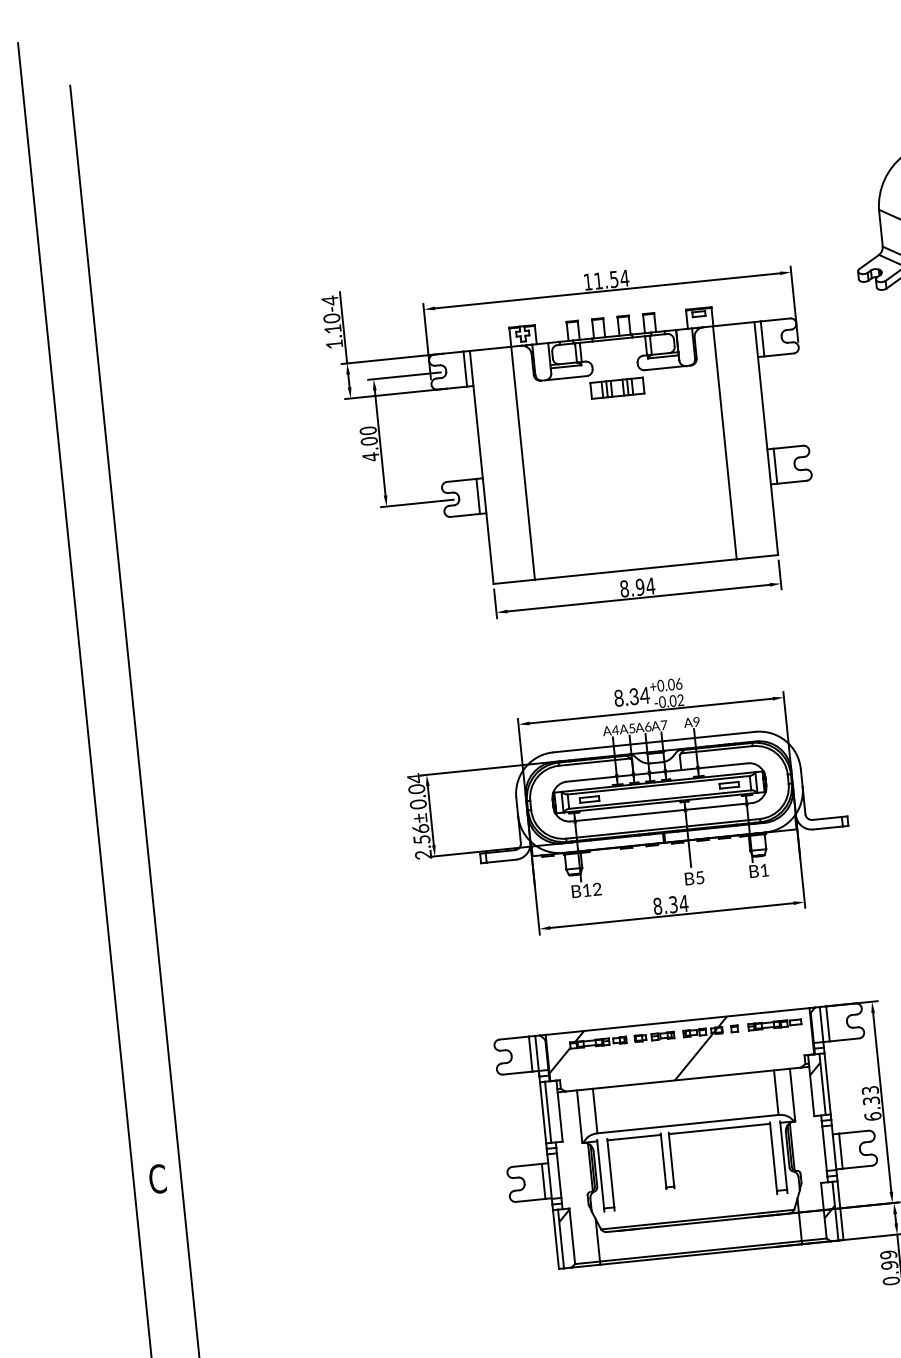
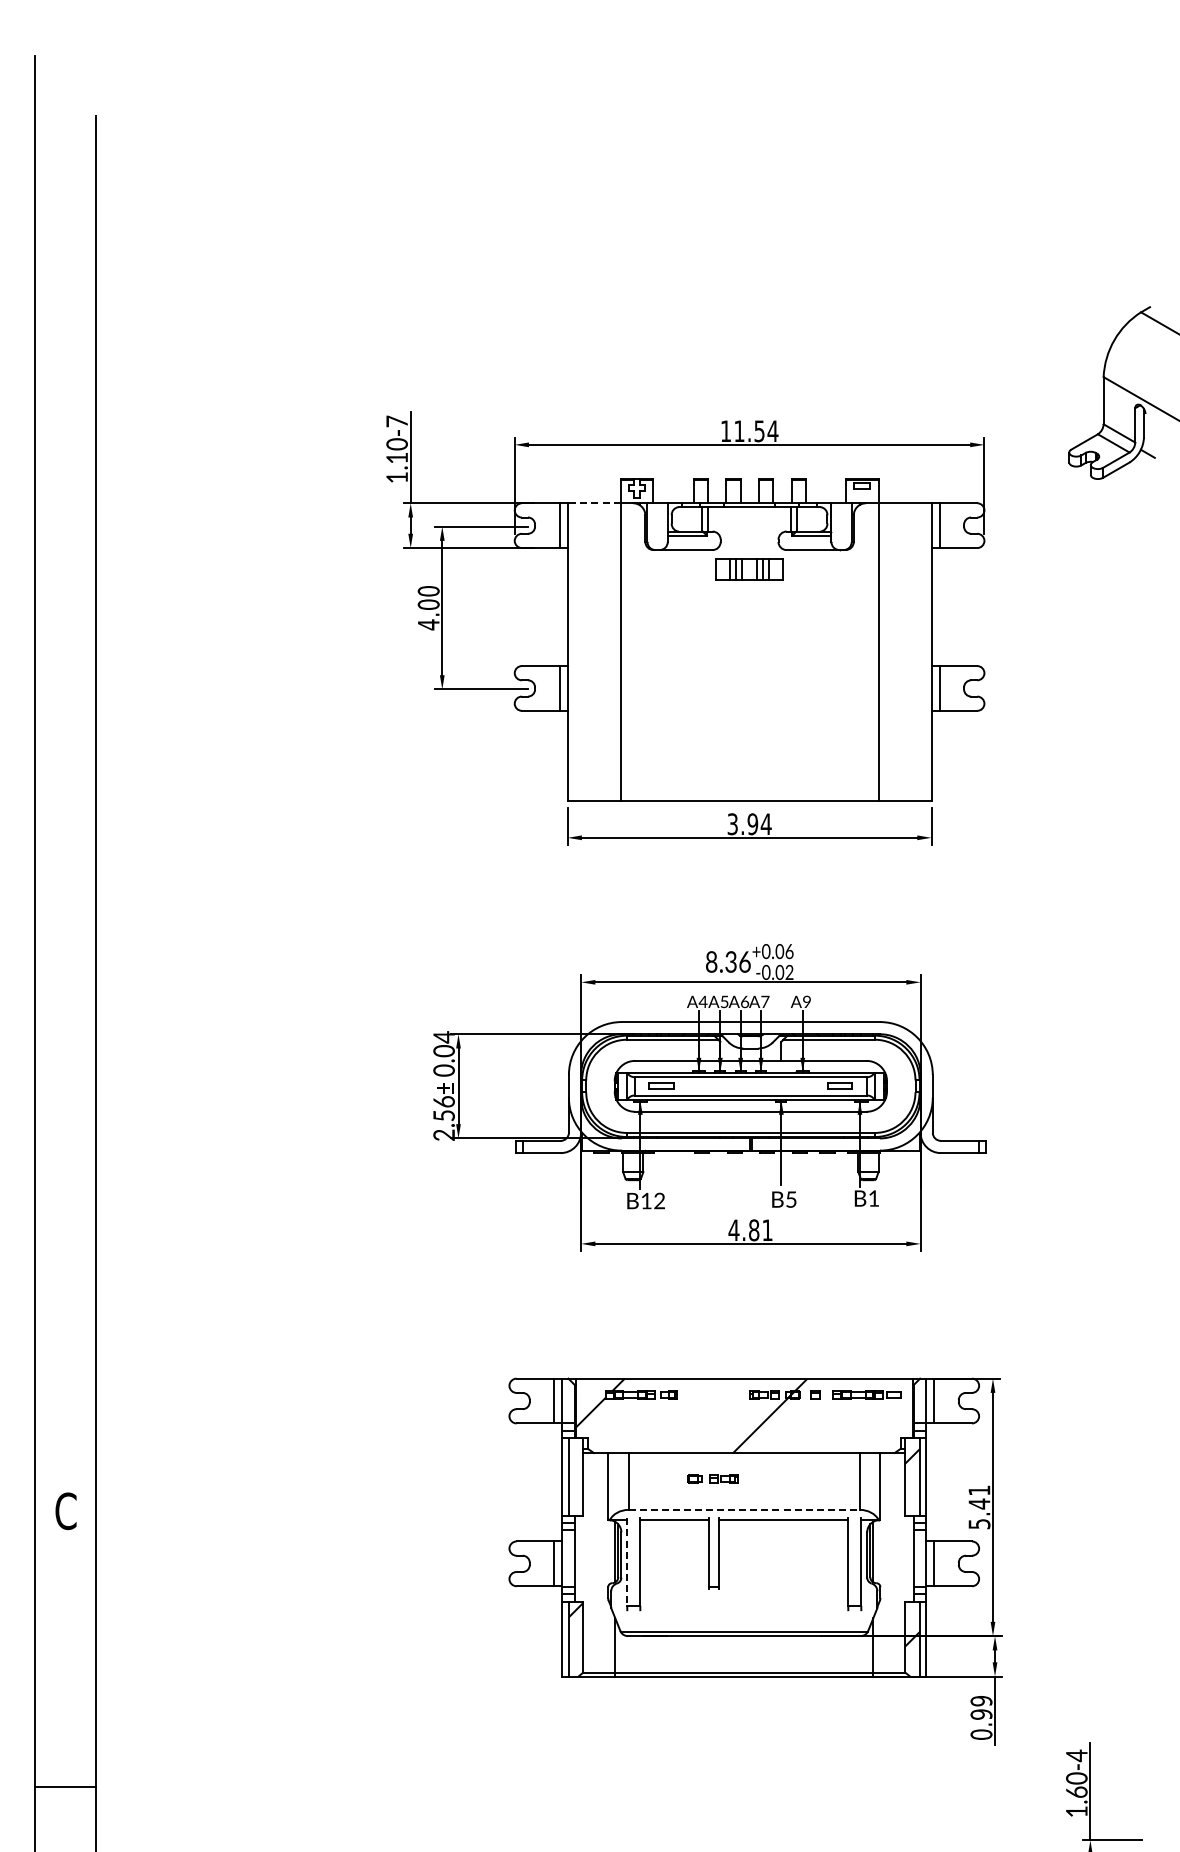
text: (329, 300) -> (396, 421), 1.10-4 -> 1.10-7
line: (490, 349) -> (593, 503), solid -> dashed
text: (624, 589) -> (732, 824), 8.94 -> 3.94
text: (644, 695) -> (744, 961), 8.34 -> 8.36
text: (670, 905) -> (750, 1230), 8.34 -> 4.81
part: (653, 1036) -> (712, 1478), moved
text: (871, 1103) -> (979, 1507), 6.33 -> 5.41
line: (688, 1123) -> (744, 1509), solid -> dashed
line: (600, 1174) -> (627, 1562), solid -> dashed

